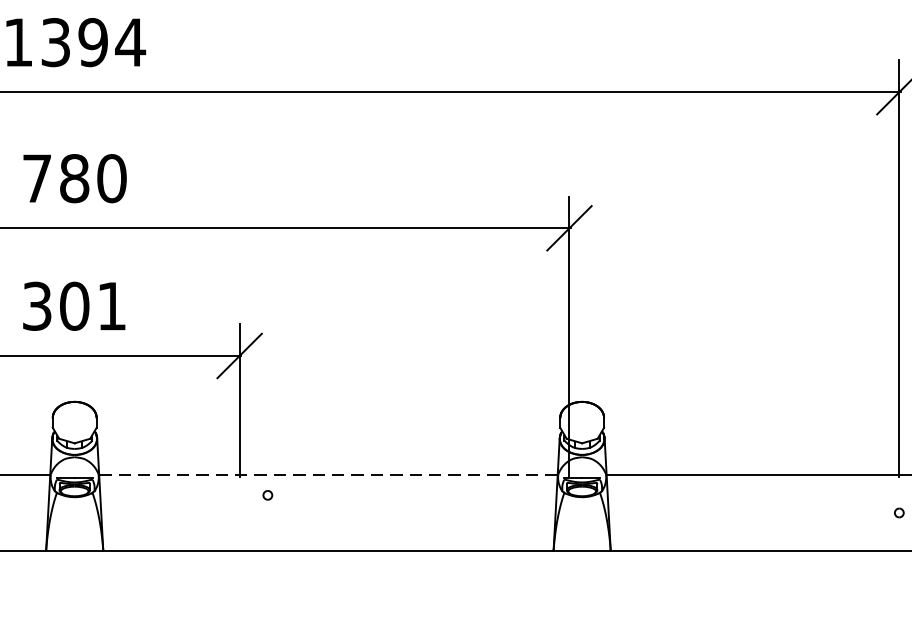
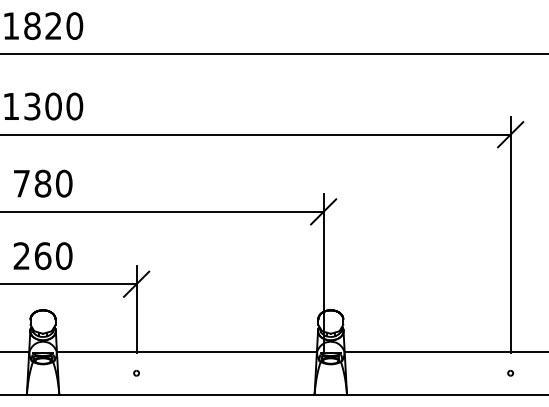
text: (112, 42) -> (64, 106), 1394 -> 1300
text: (73, 307) -> (42, 256), 301 -> 260
line: (327, 474) -> (186, 351), dashed -> solid
part: (267, 493) -> (136, 372), moved

